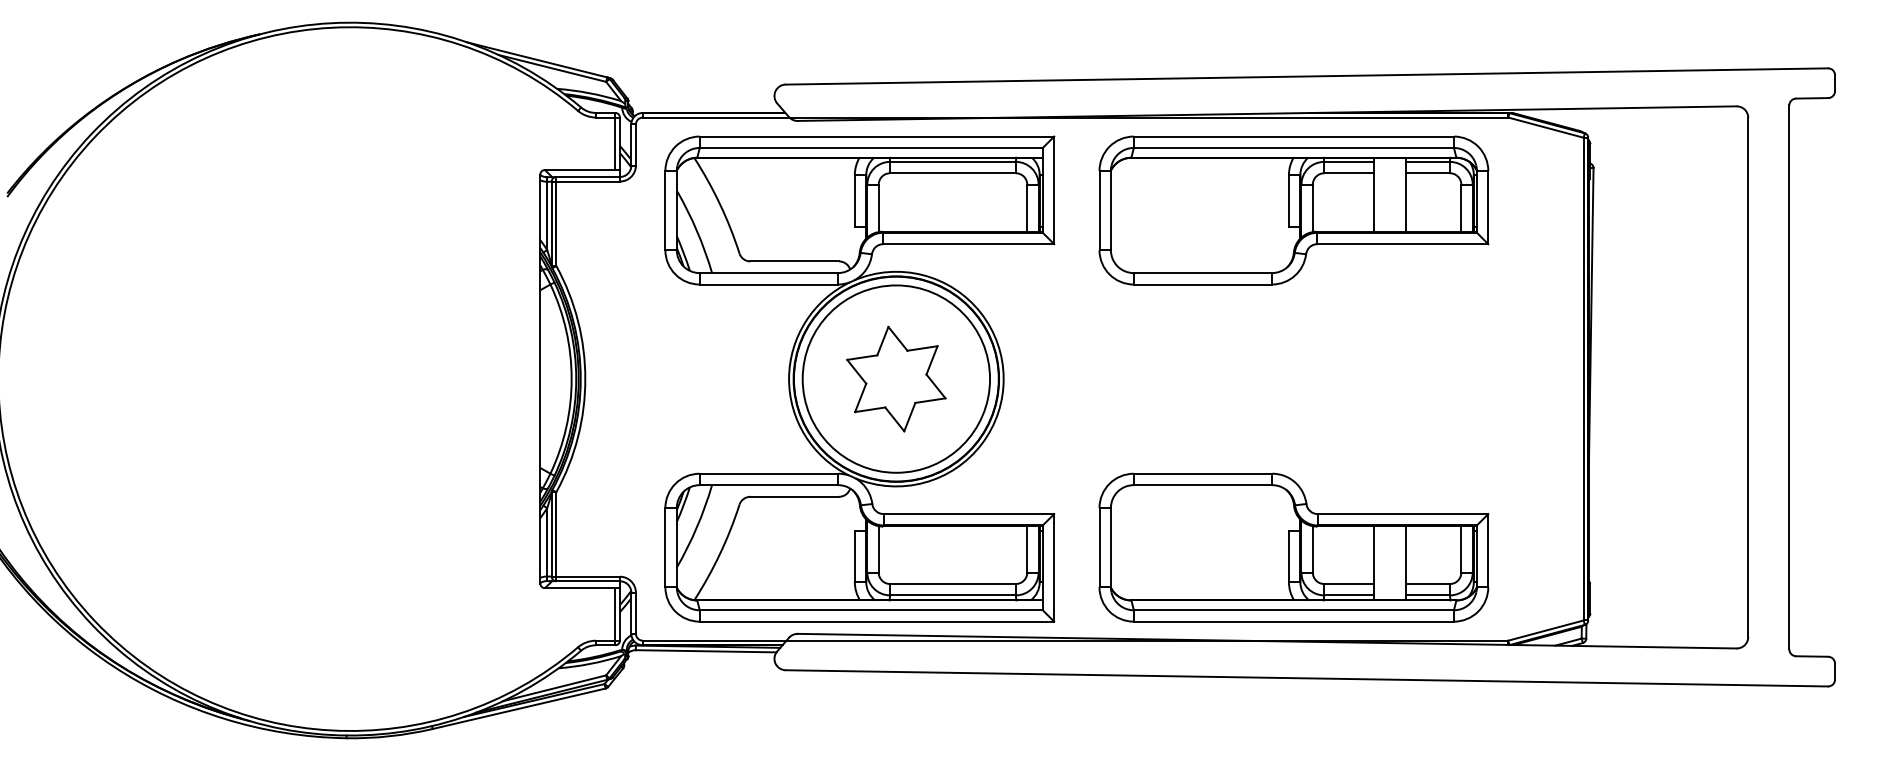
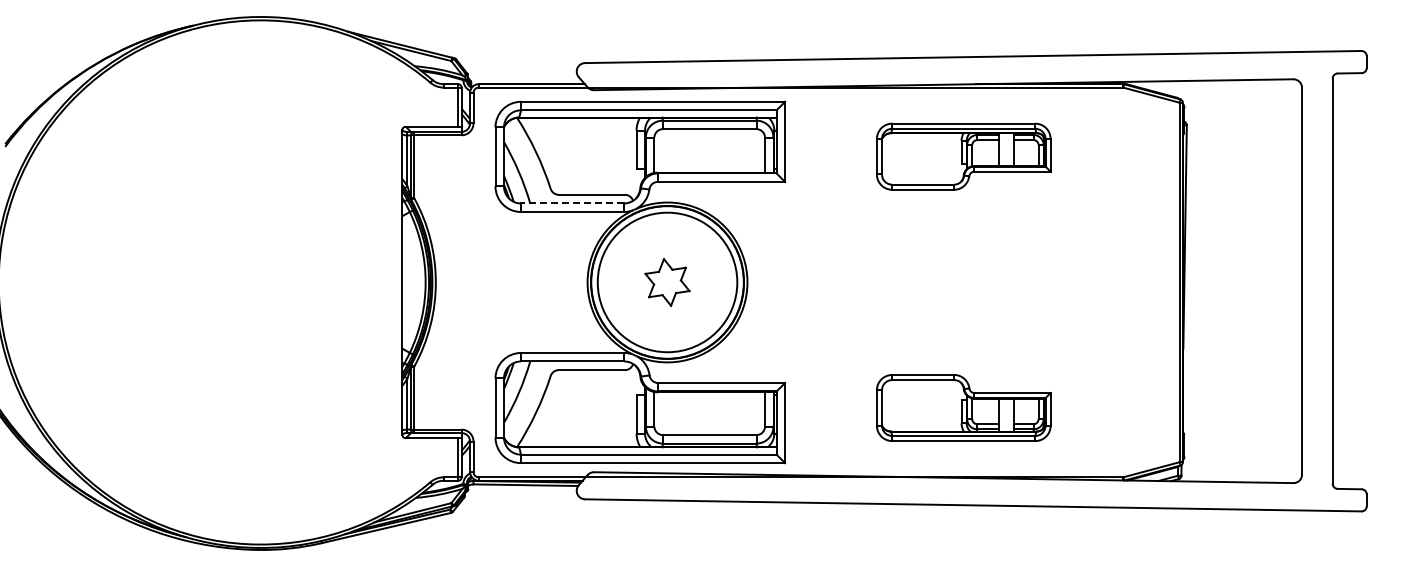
part: (1293, 210) -> (963, 156), size x0.6
line: (768, 273) -> (572, 203), solid -> dashed
part: (896, 379) -> (667, 282), size x0.6
part: (1293, 546) -> (963, 407), size x0.6

